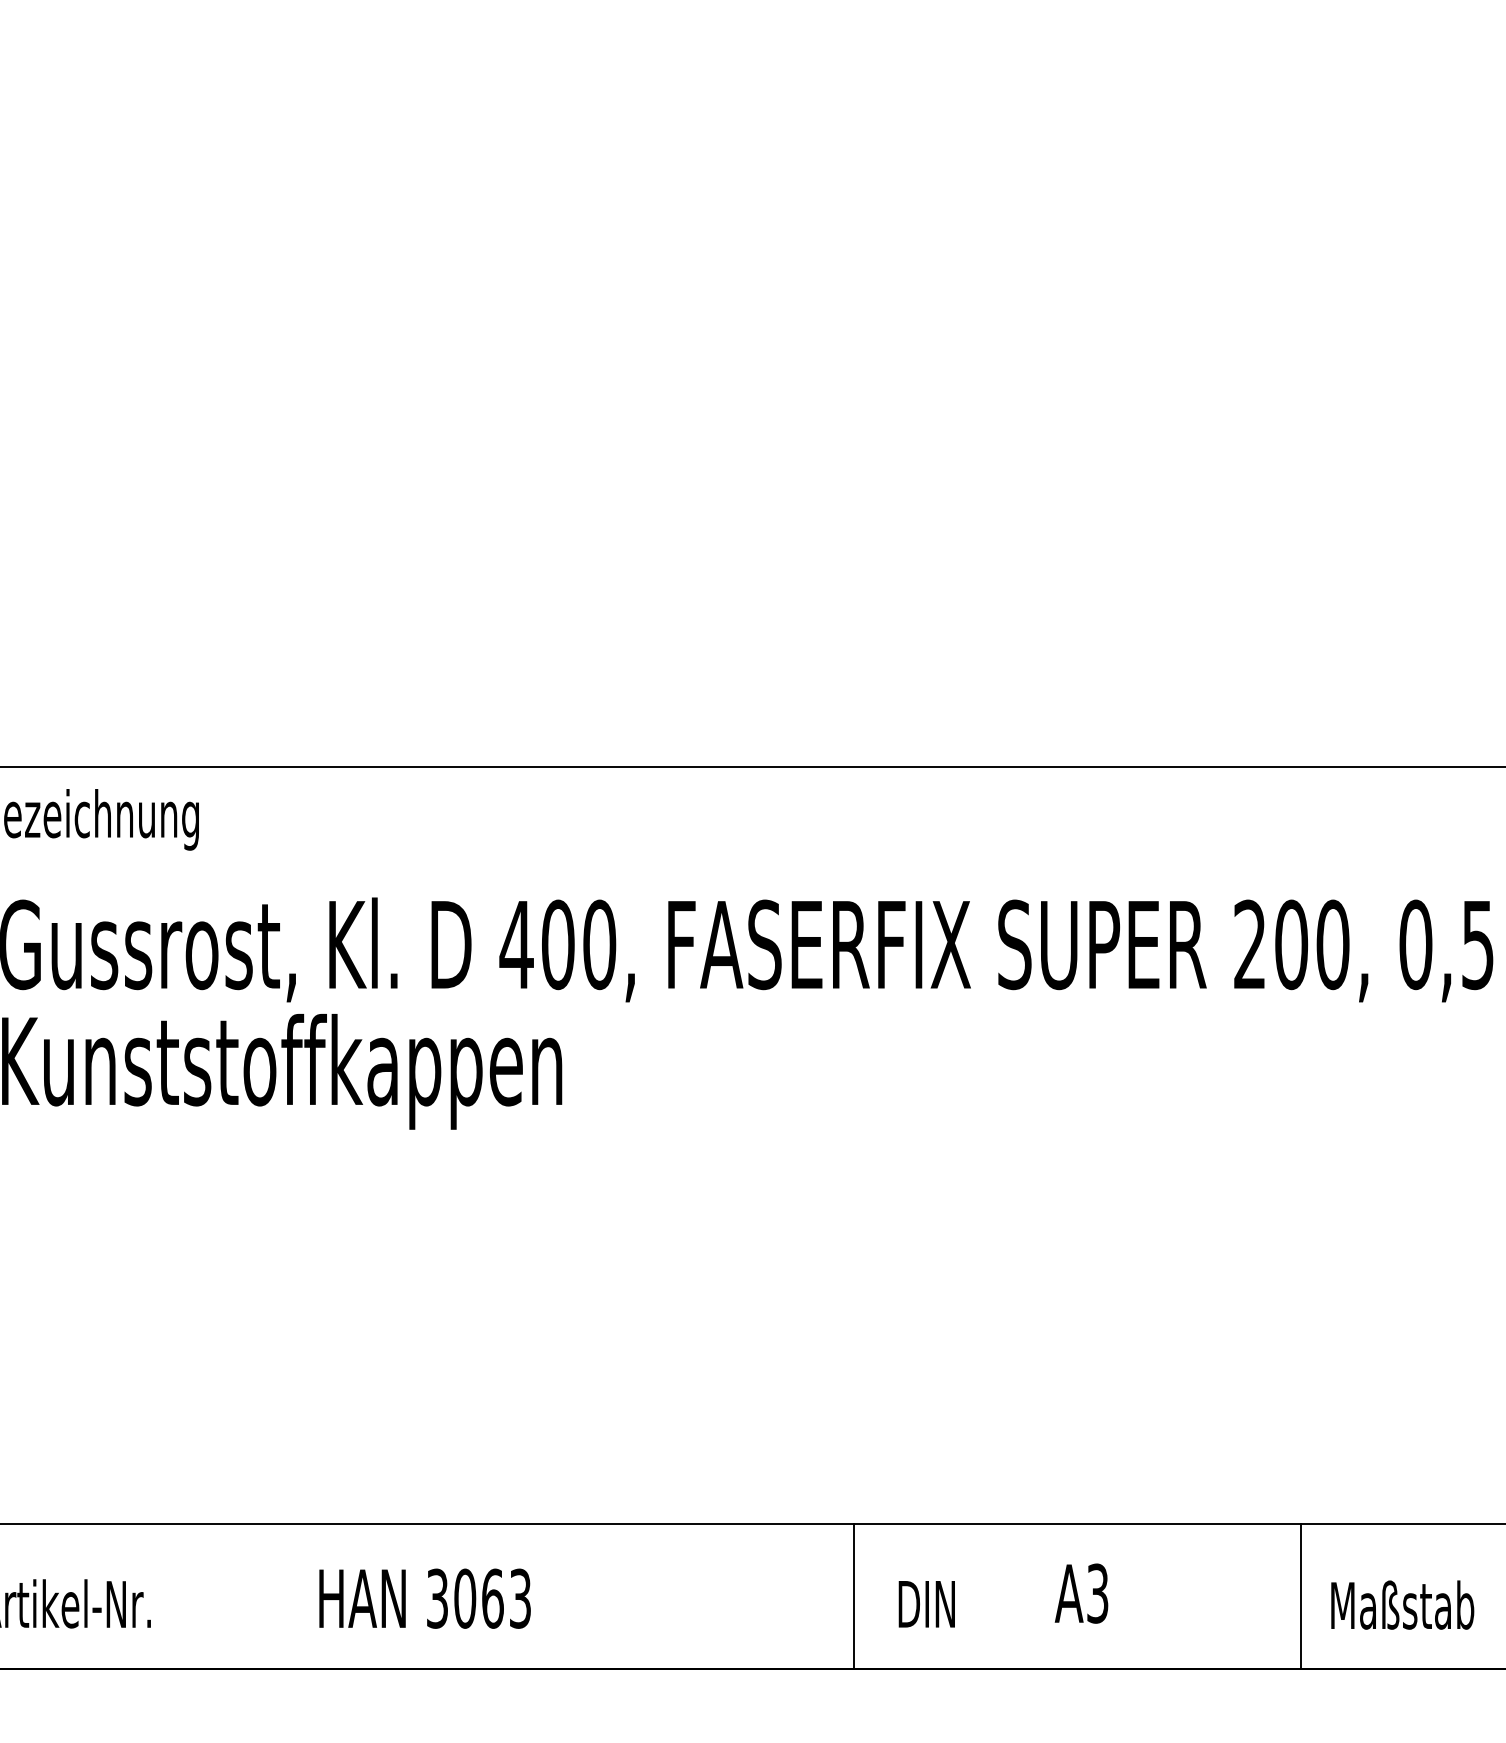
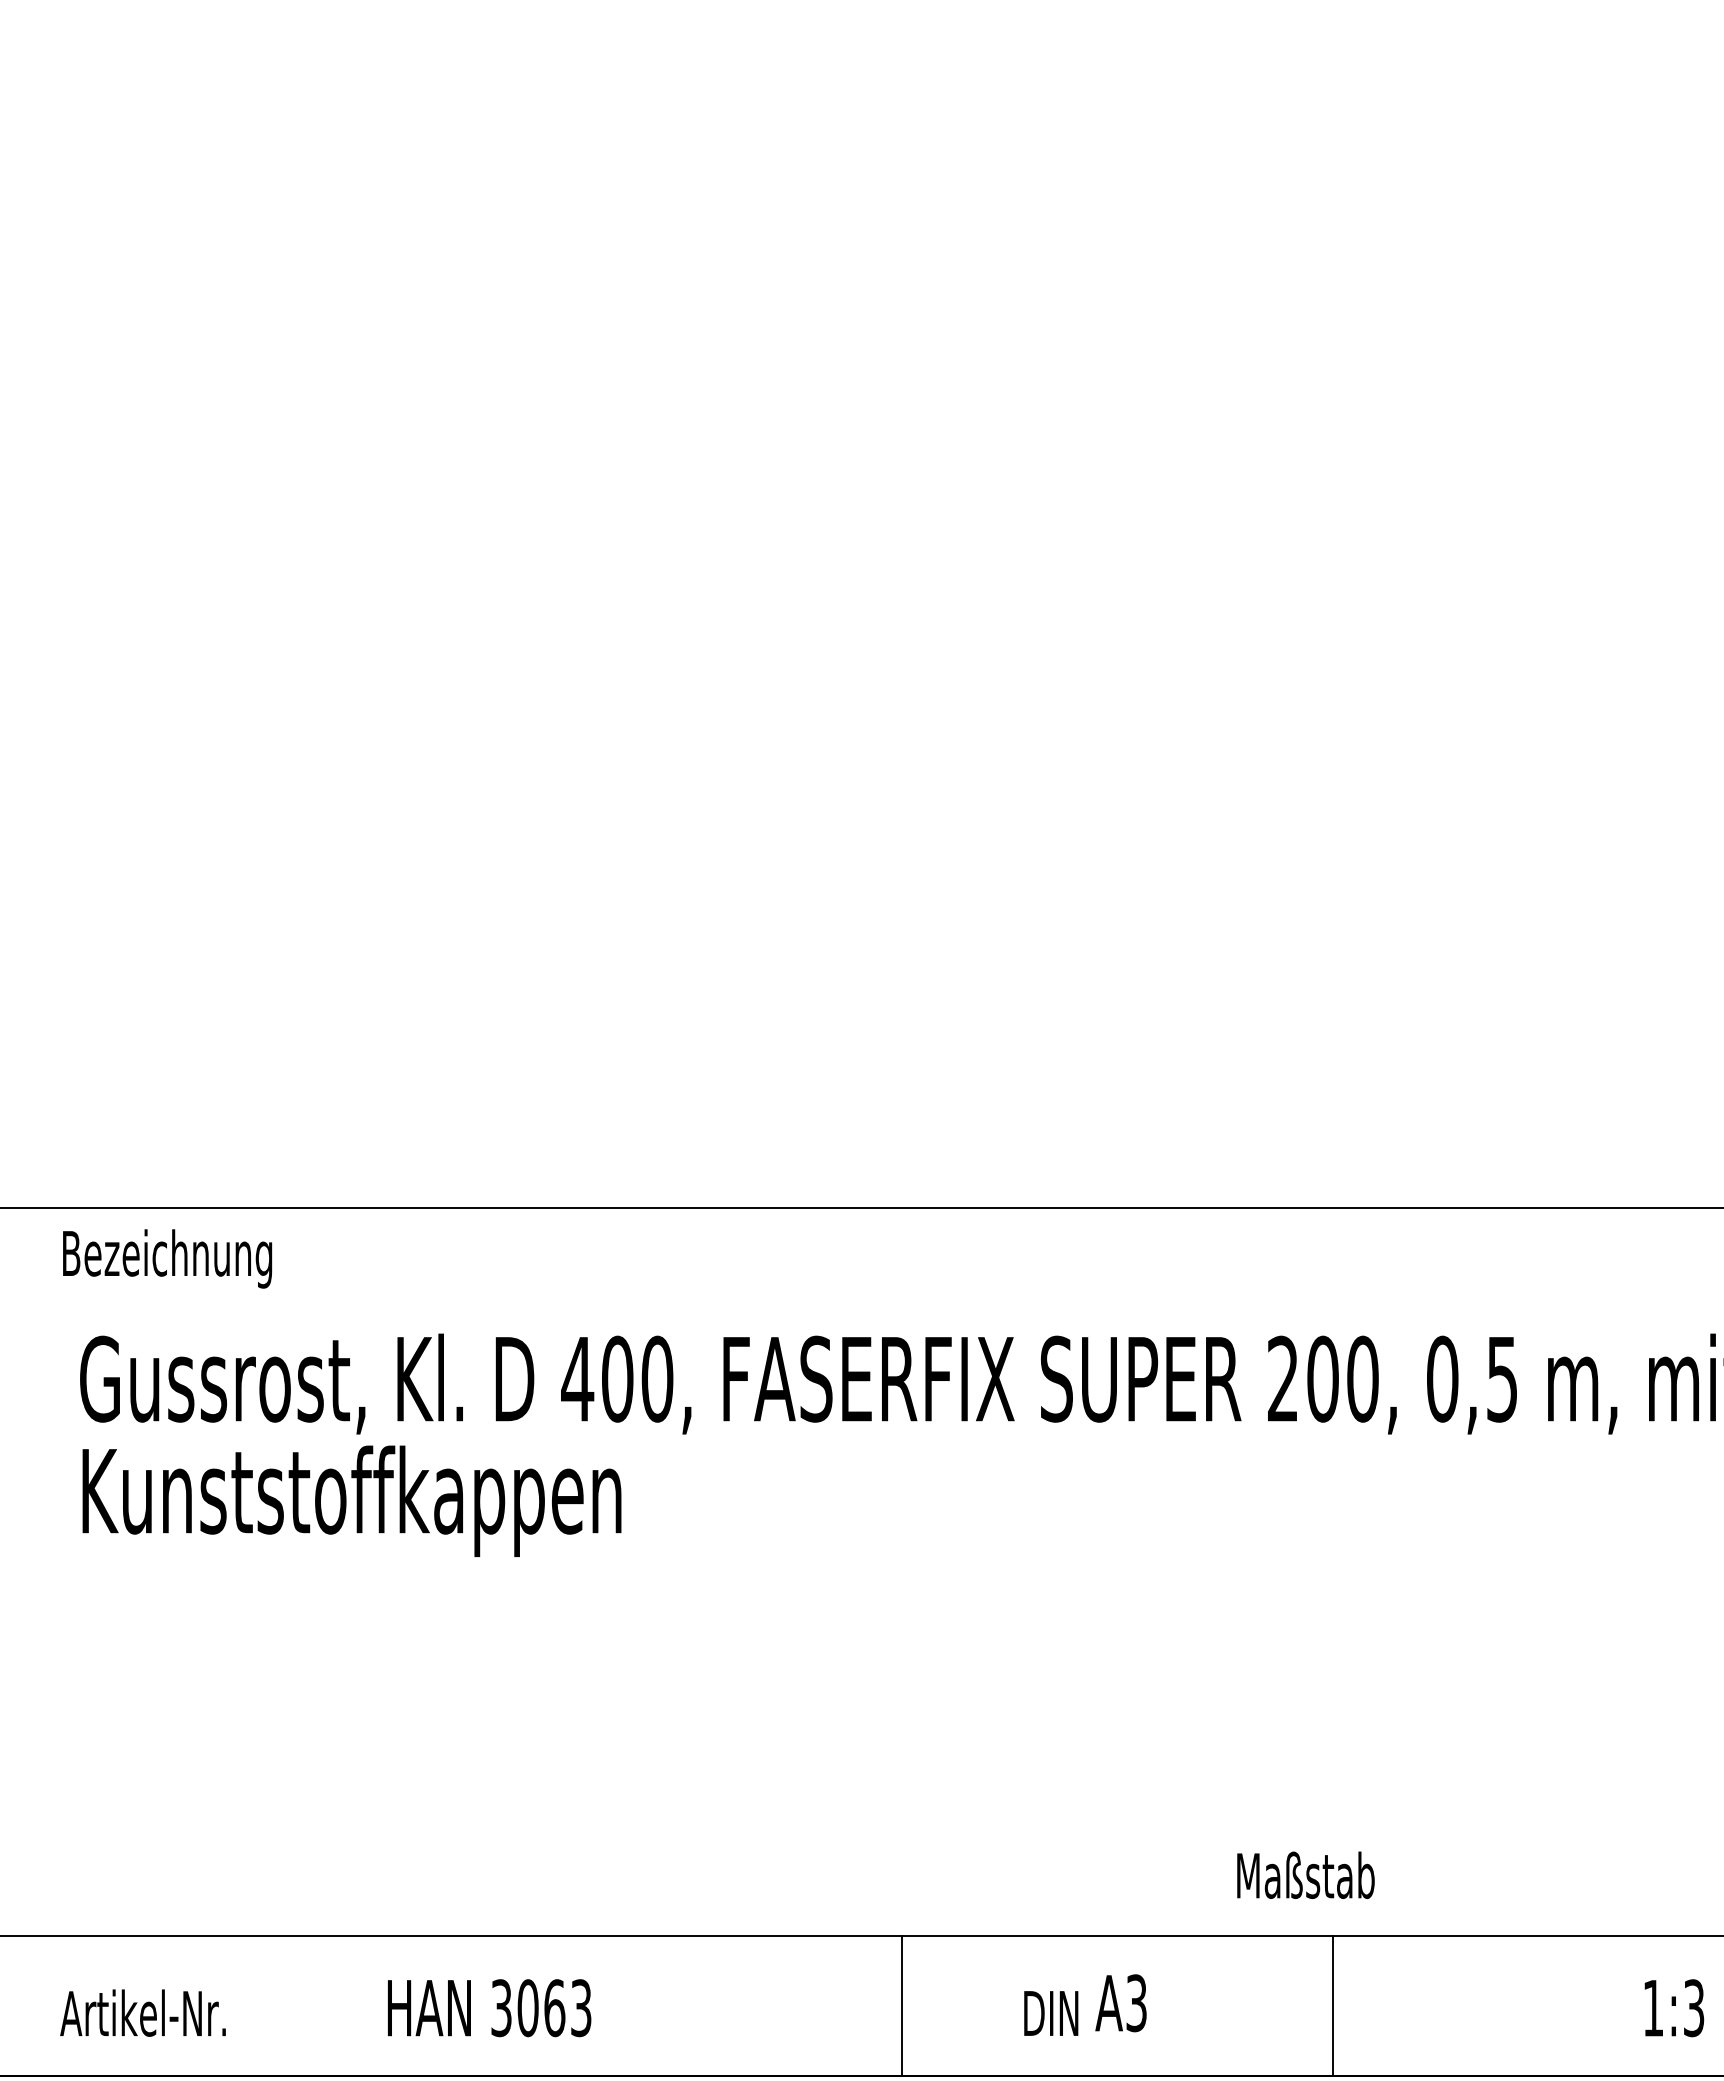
text: (927, 1604) -> (1051, 2013), moved
text: (1402, 1604) -> (1305, 1874), moved

